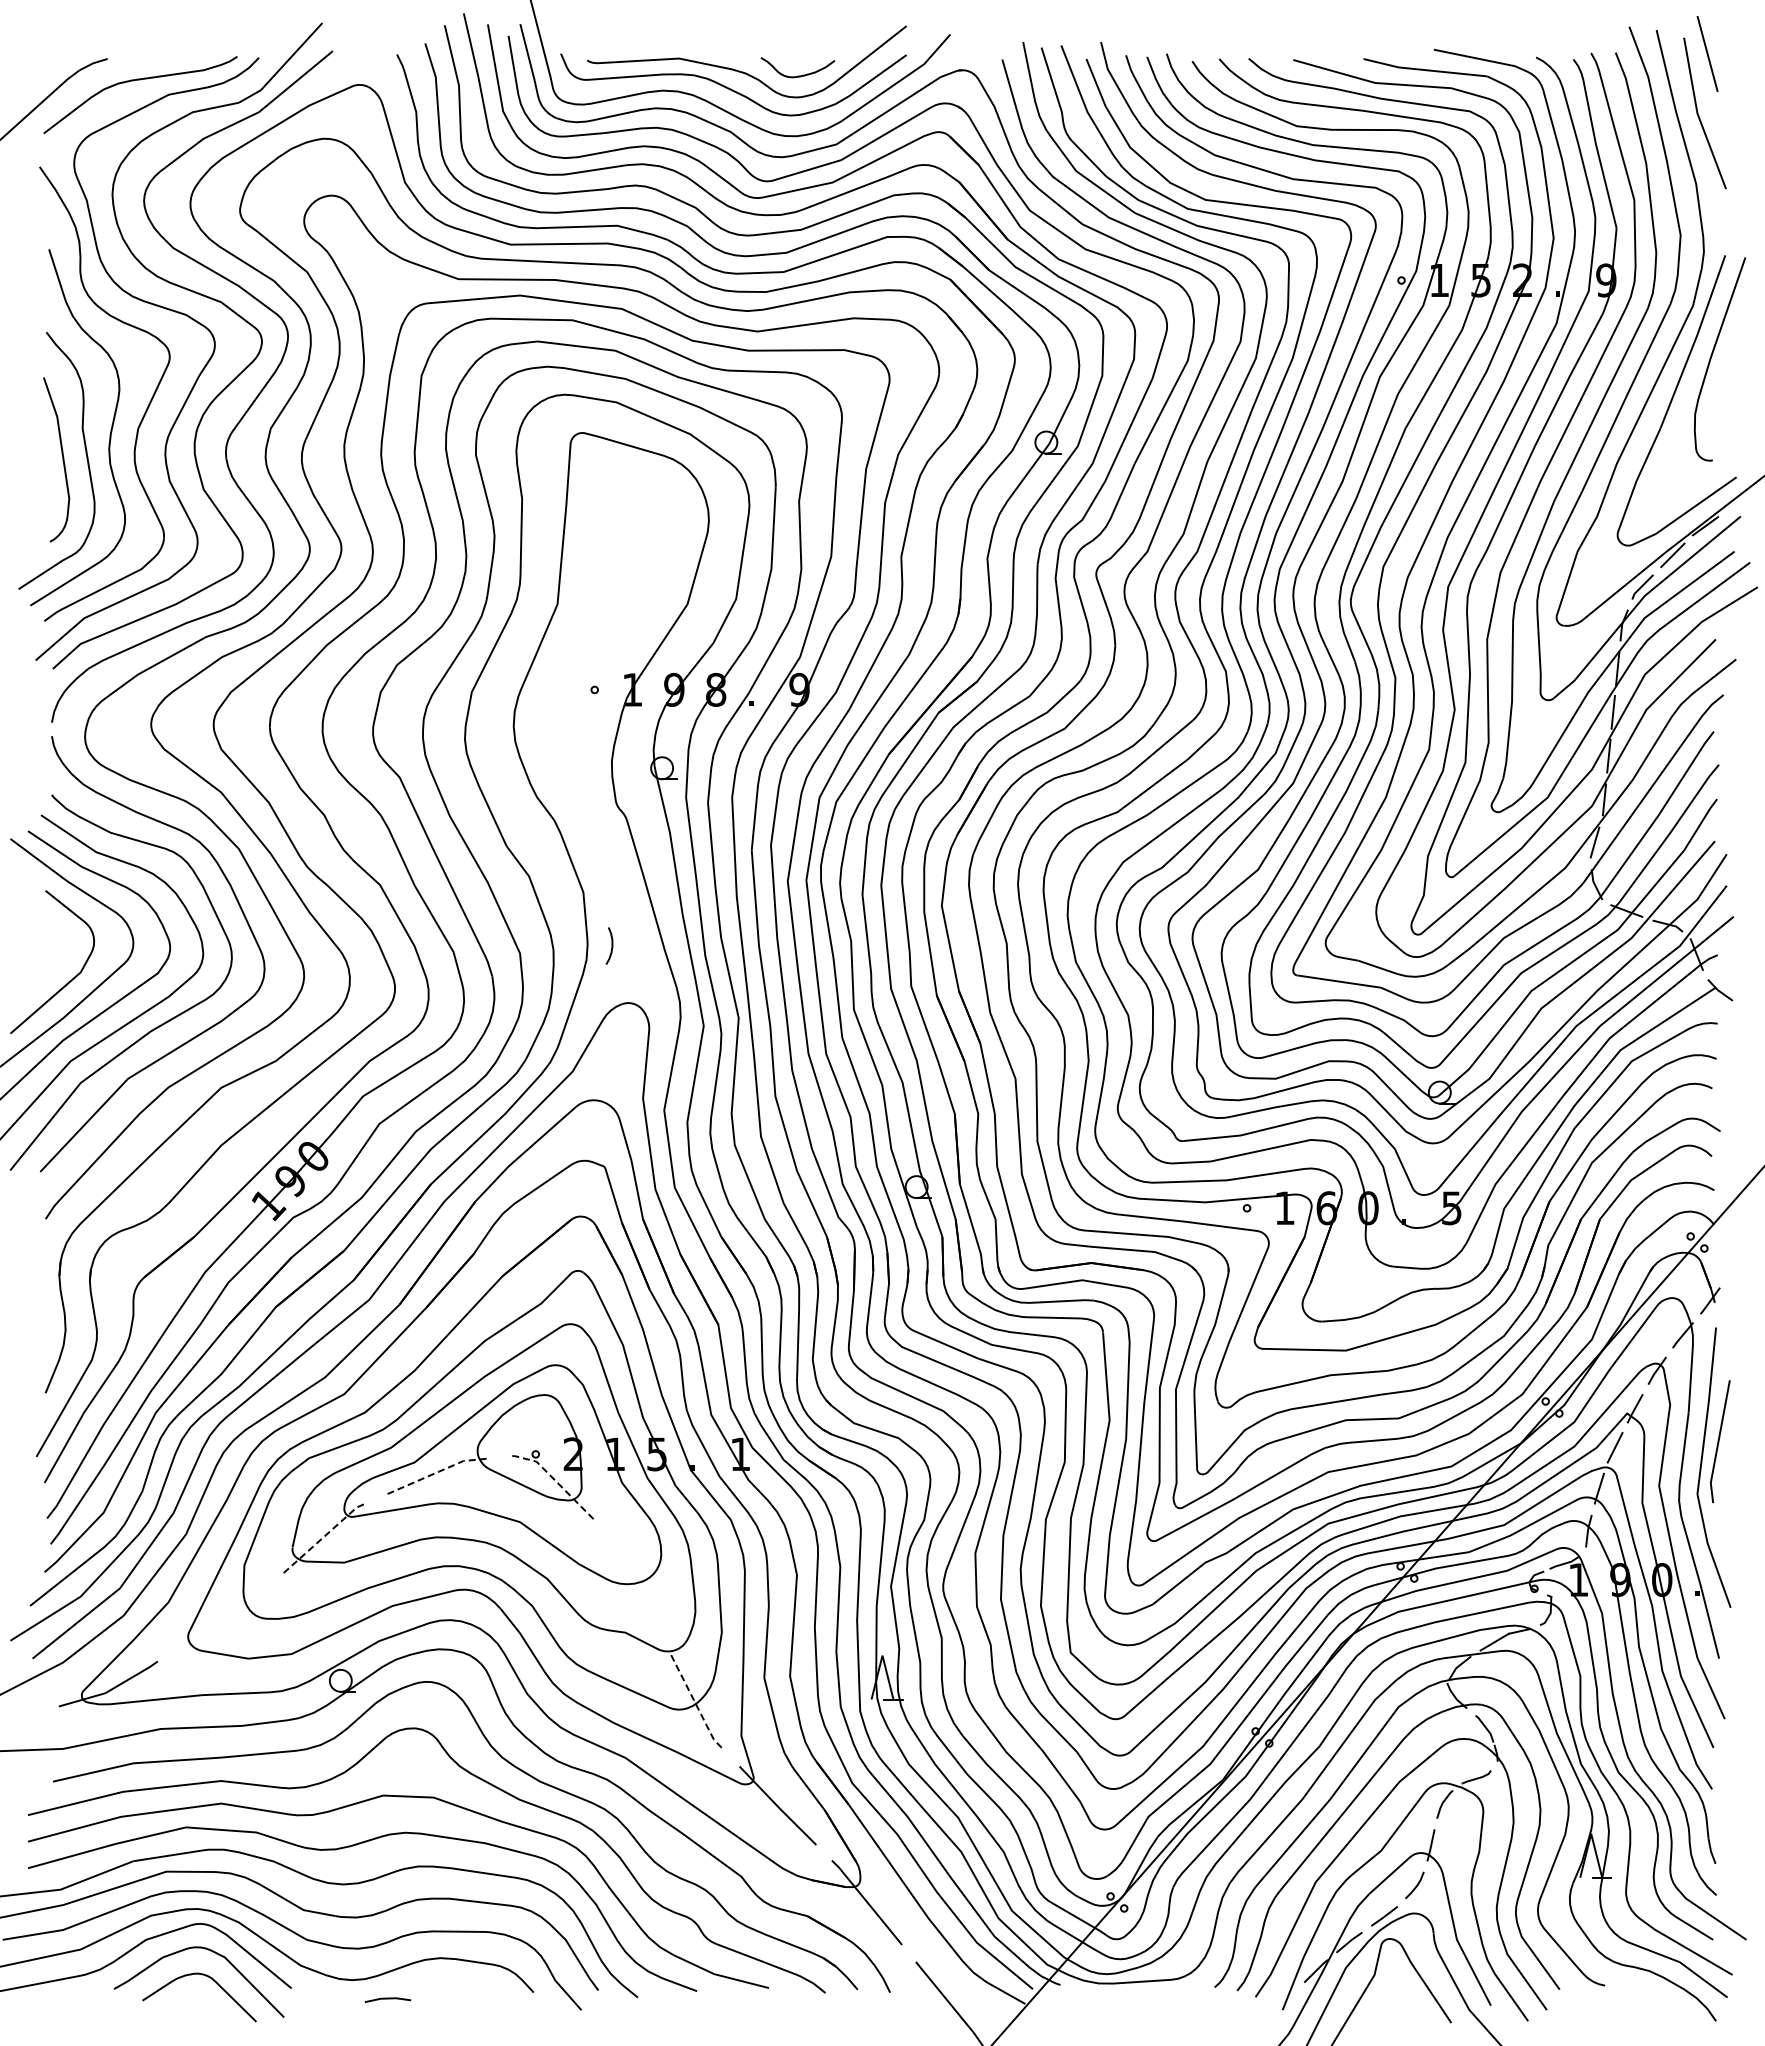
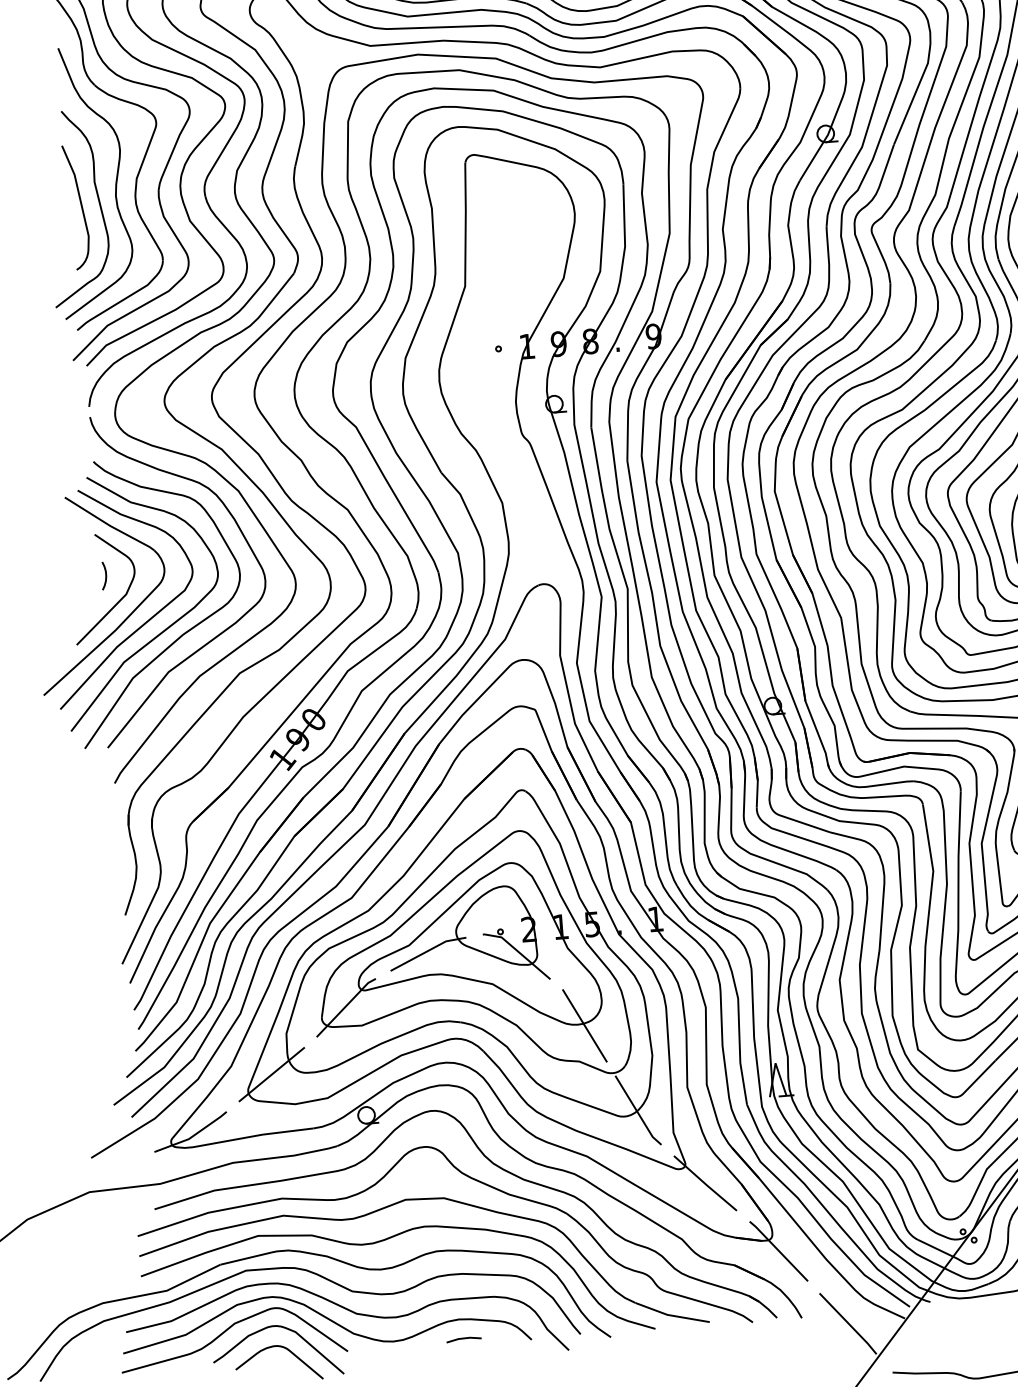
curve: (611, 945) -> (105, 575), moved
line: (438, 1471) -> (427, 950), dashed -> solid
line: (556, 1482) -> (517, 951), dashed -> solid
line: (325, 1535) -> (346, 1006), dashed -> solid
line: (636, 1586) -> (584, 1025), added
line: (220, 1616) -> (271, 1073), added
line: (696, 1704) -> (637, 1111), dashed -> solid
line: (387, 1999) -> (463, 1339), moved

